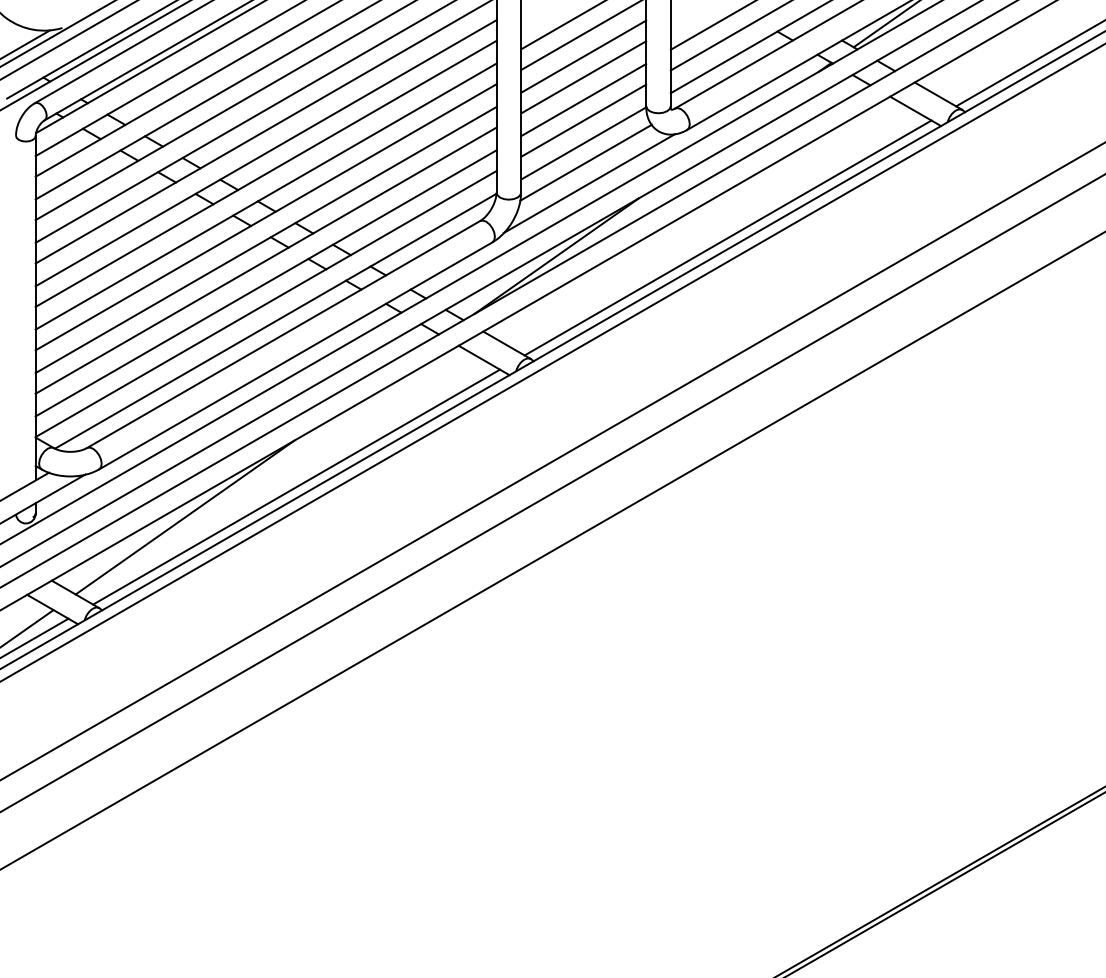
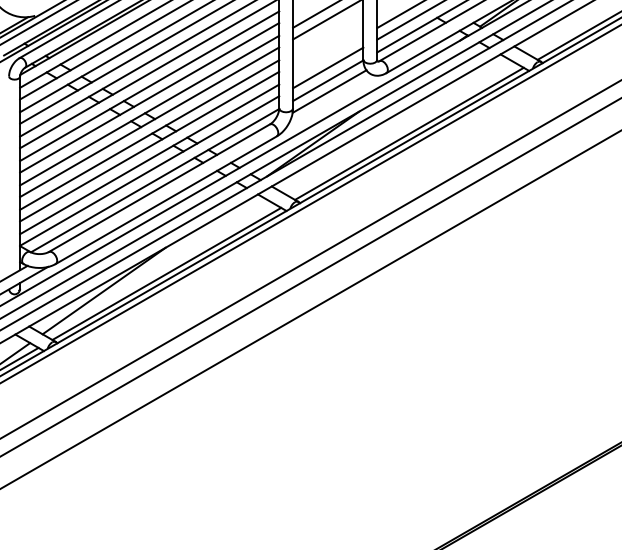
line: (584, 55) -> (328, 31), removed
line: (584, 77) -> (328, 43), removed
line: (584, 100) -> (328, 56), removed
line: (589, 183) -> (331, 103), removed

